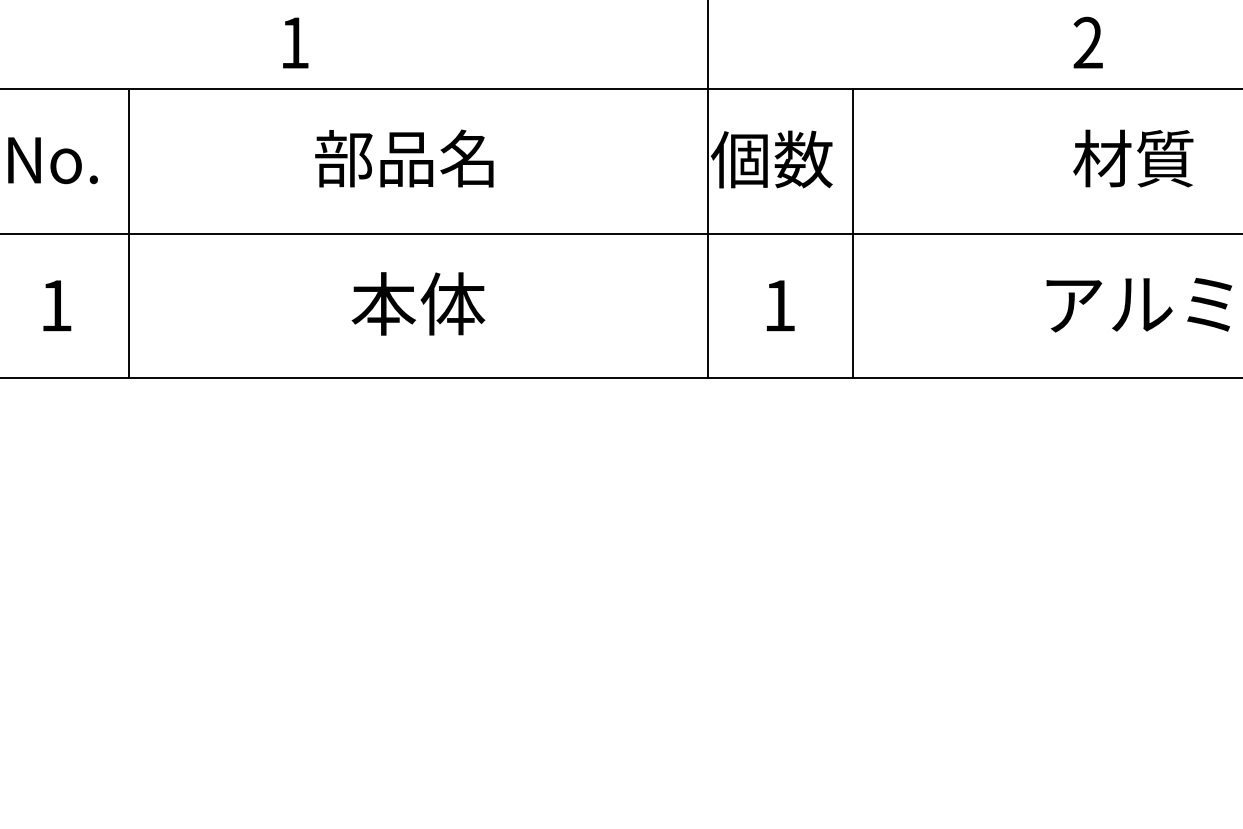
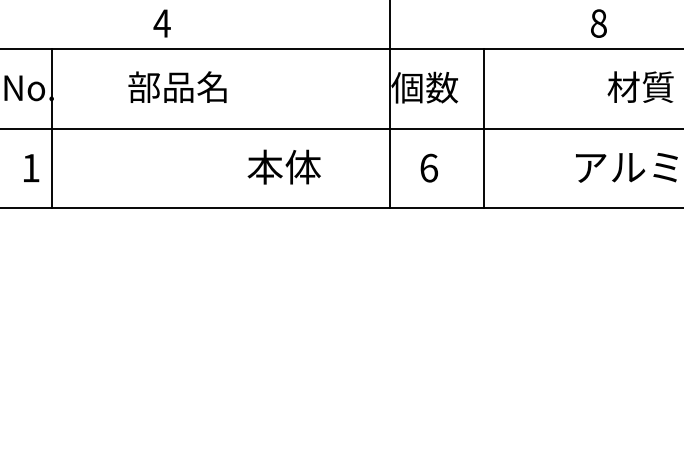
text: (293, 42) -> (161, 23), 1 -> 4
text: (1087, 42) -> (598, 23), 2 -> 8
text: (404, 157) -> (177, 86), moved
text: (1133, 157) -> (640, 86), moved
line: (129, 233) -> (52, 128), moved
line: (853, 233) -> (484, 128), moved
text: (417, 302) -> (283, 166), moved
text: (780, 304) -> (429, 167), 1 -> 6

